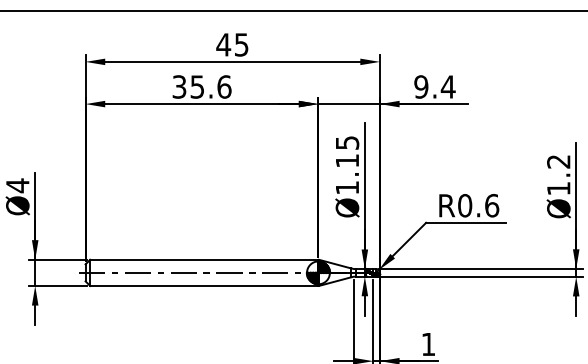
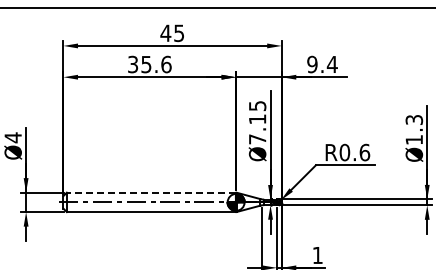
text: (559, 161) -> (414, 119), Ø1.2 -> Ø1.3
text: (347, 188) -> (257, 139), Ø1.15 -> Ø7.15
line: (204, 259) -> (151, 192), solid -> dashed

